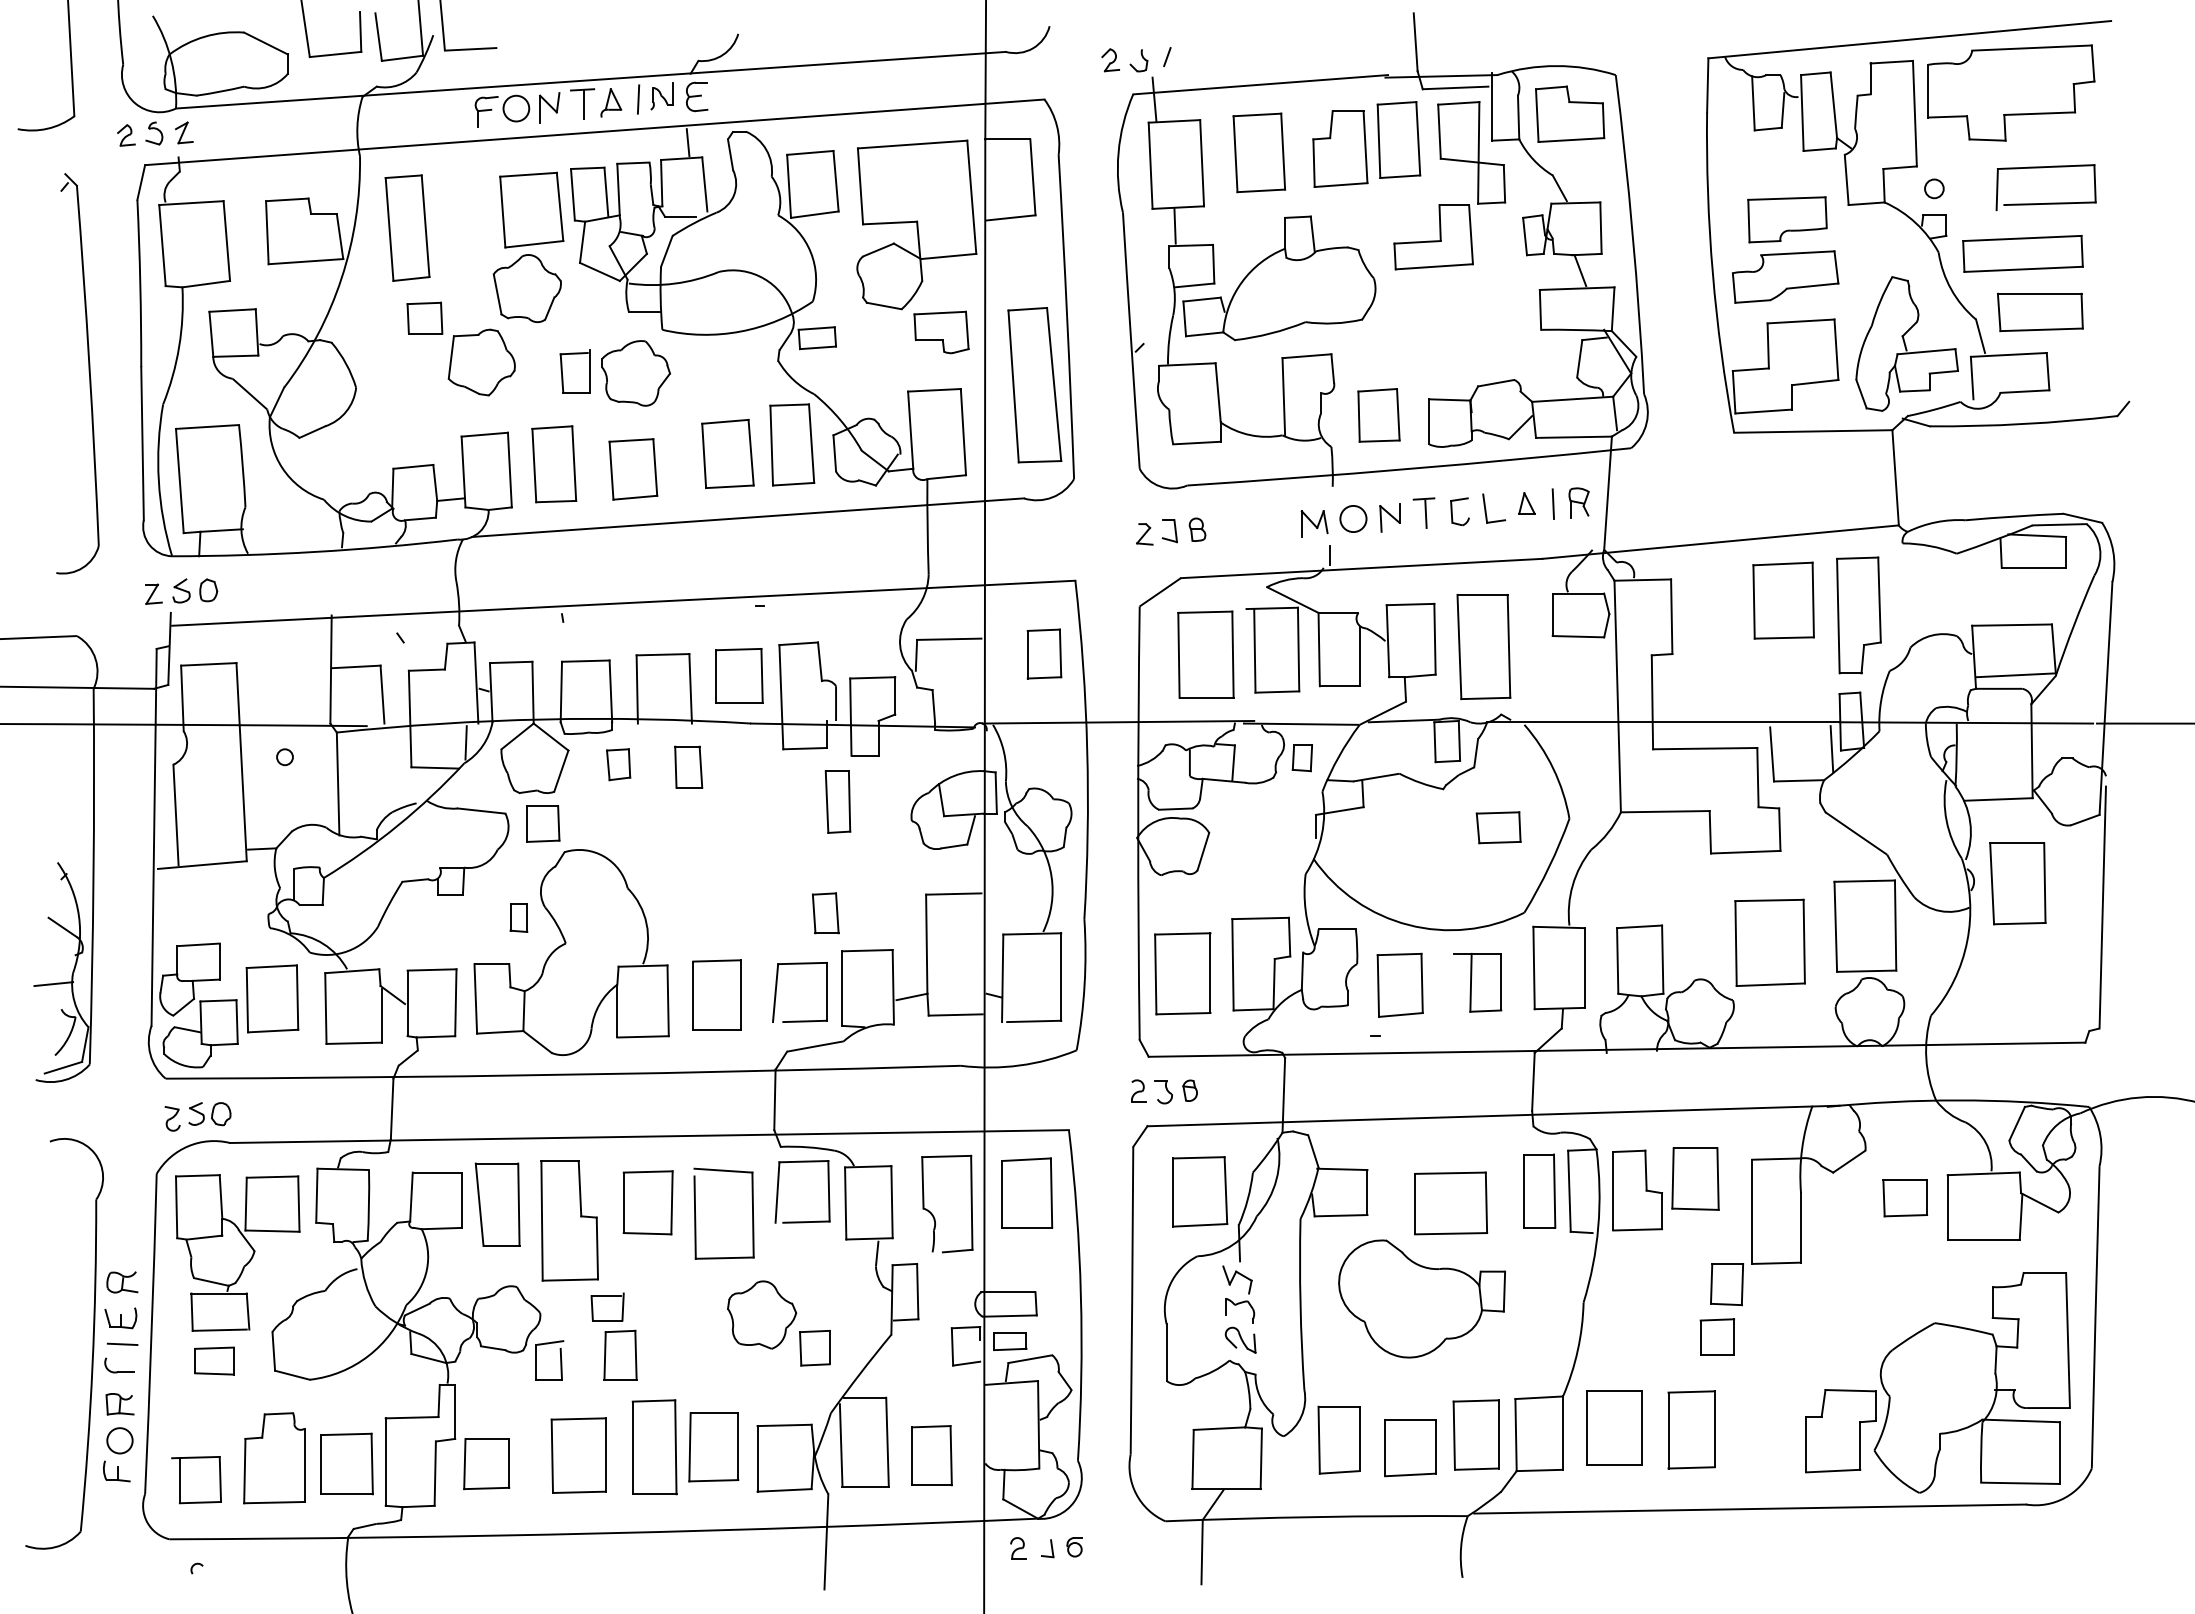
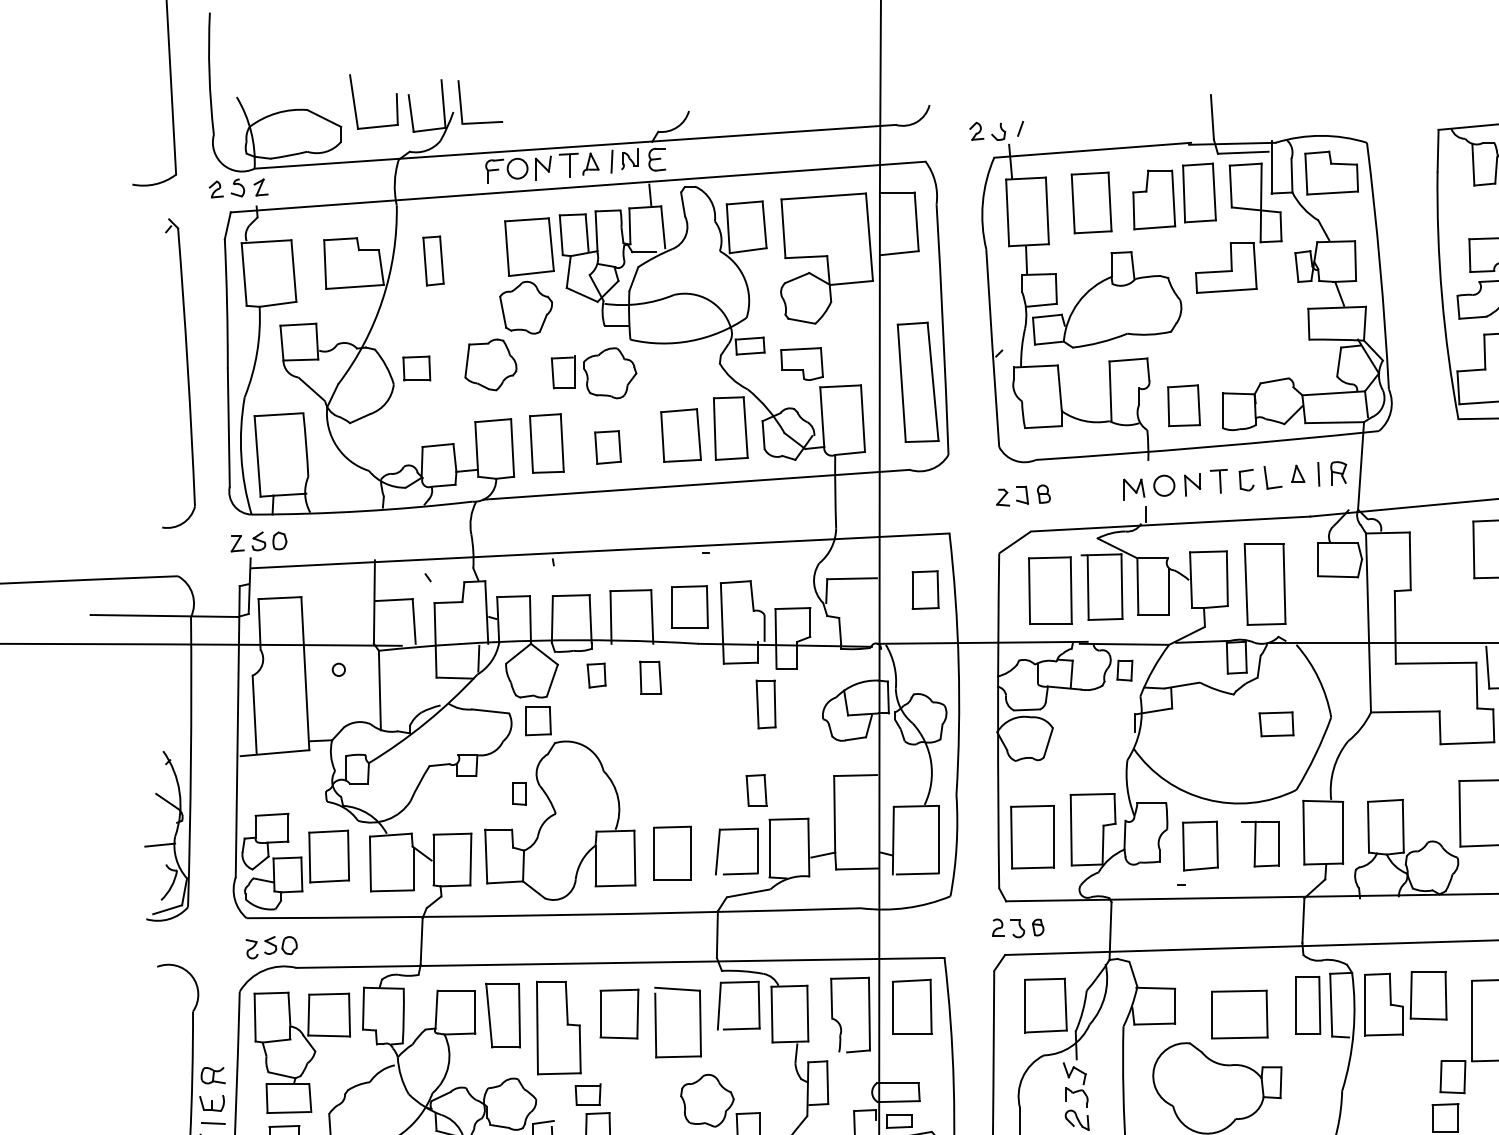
part: (407, 227) -> (433, 260), size x0.6
part: (424, 317) -> (416, 367), moved
part: (941, 332) -> (802, 364), moved
part: (633, 469) -> (608, 447), size x0.7

